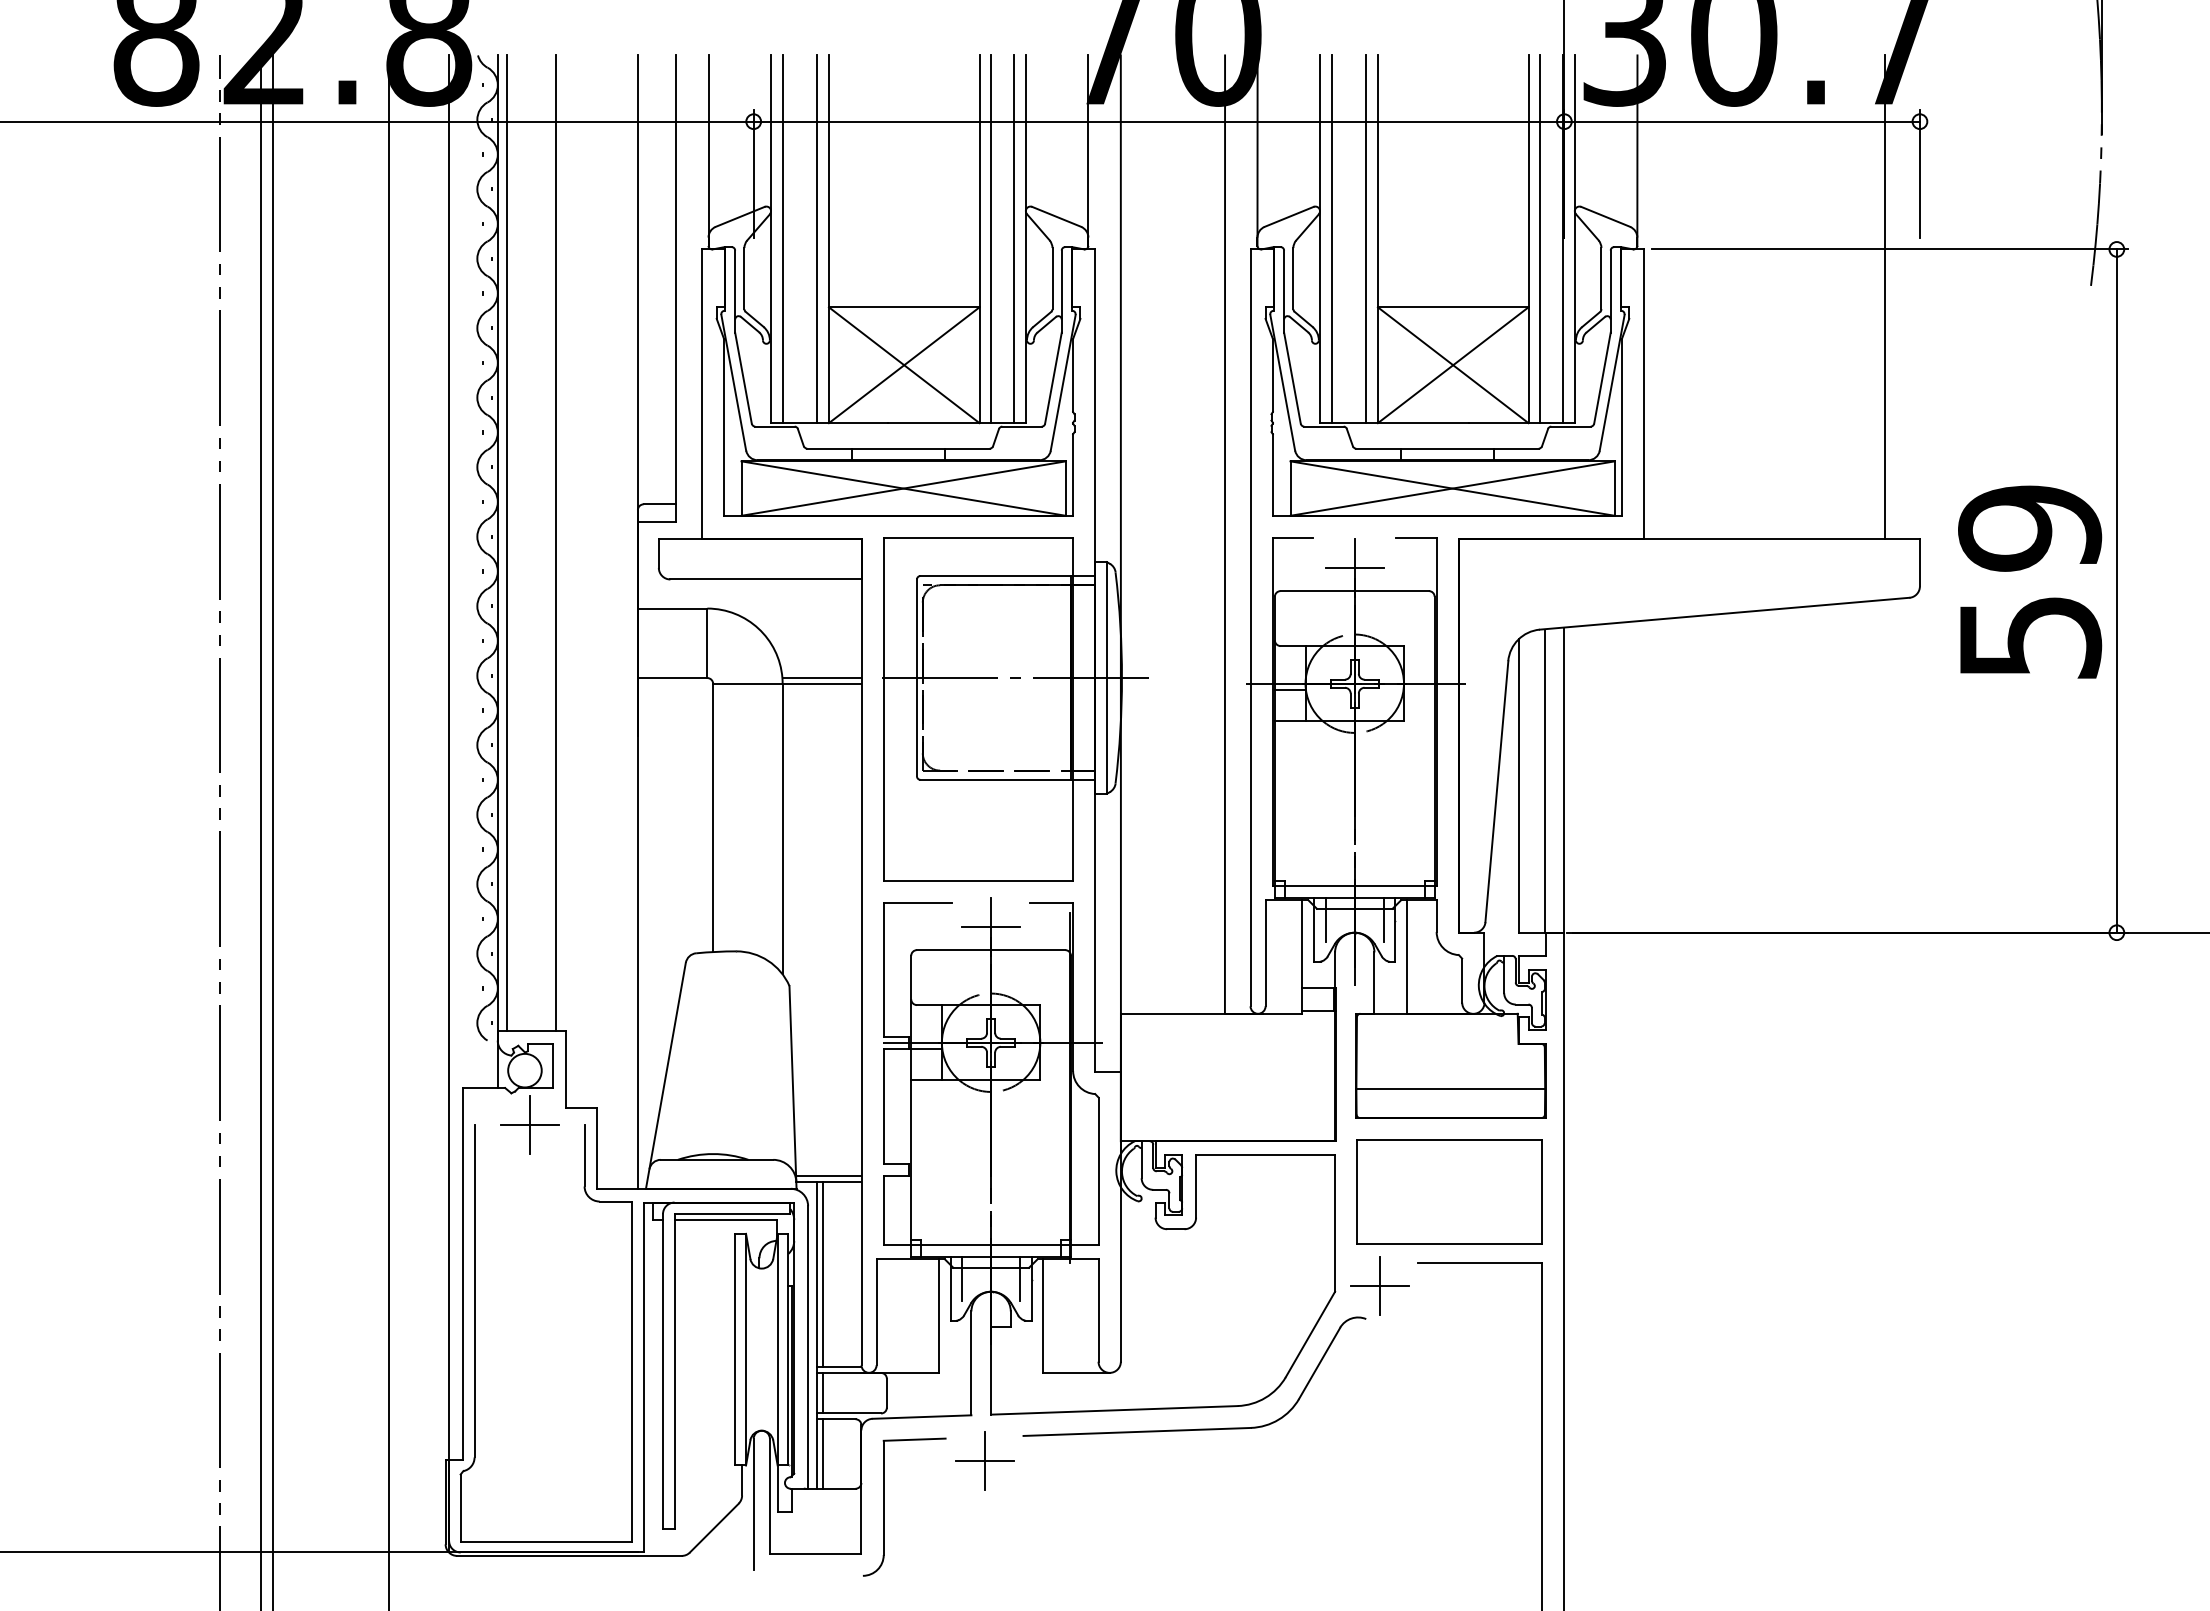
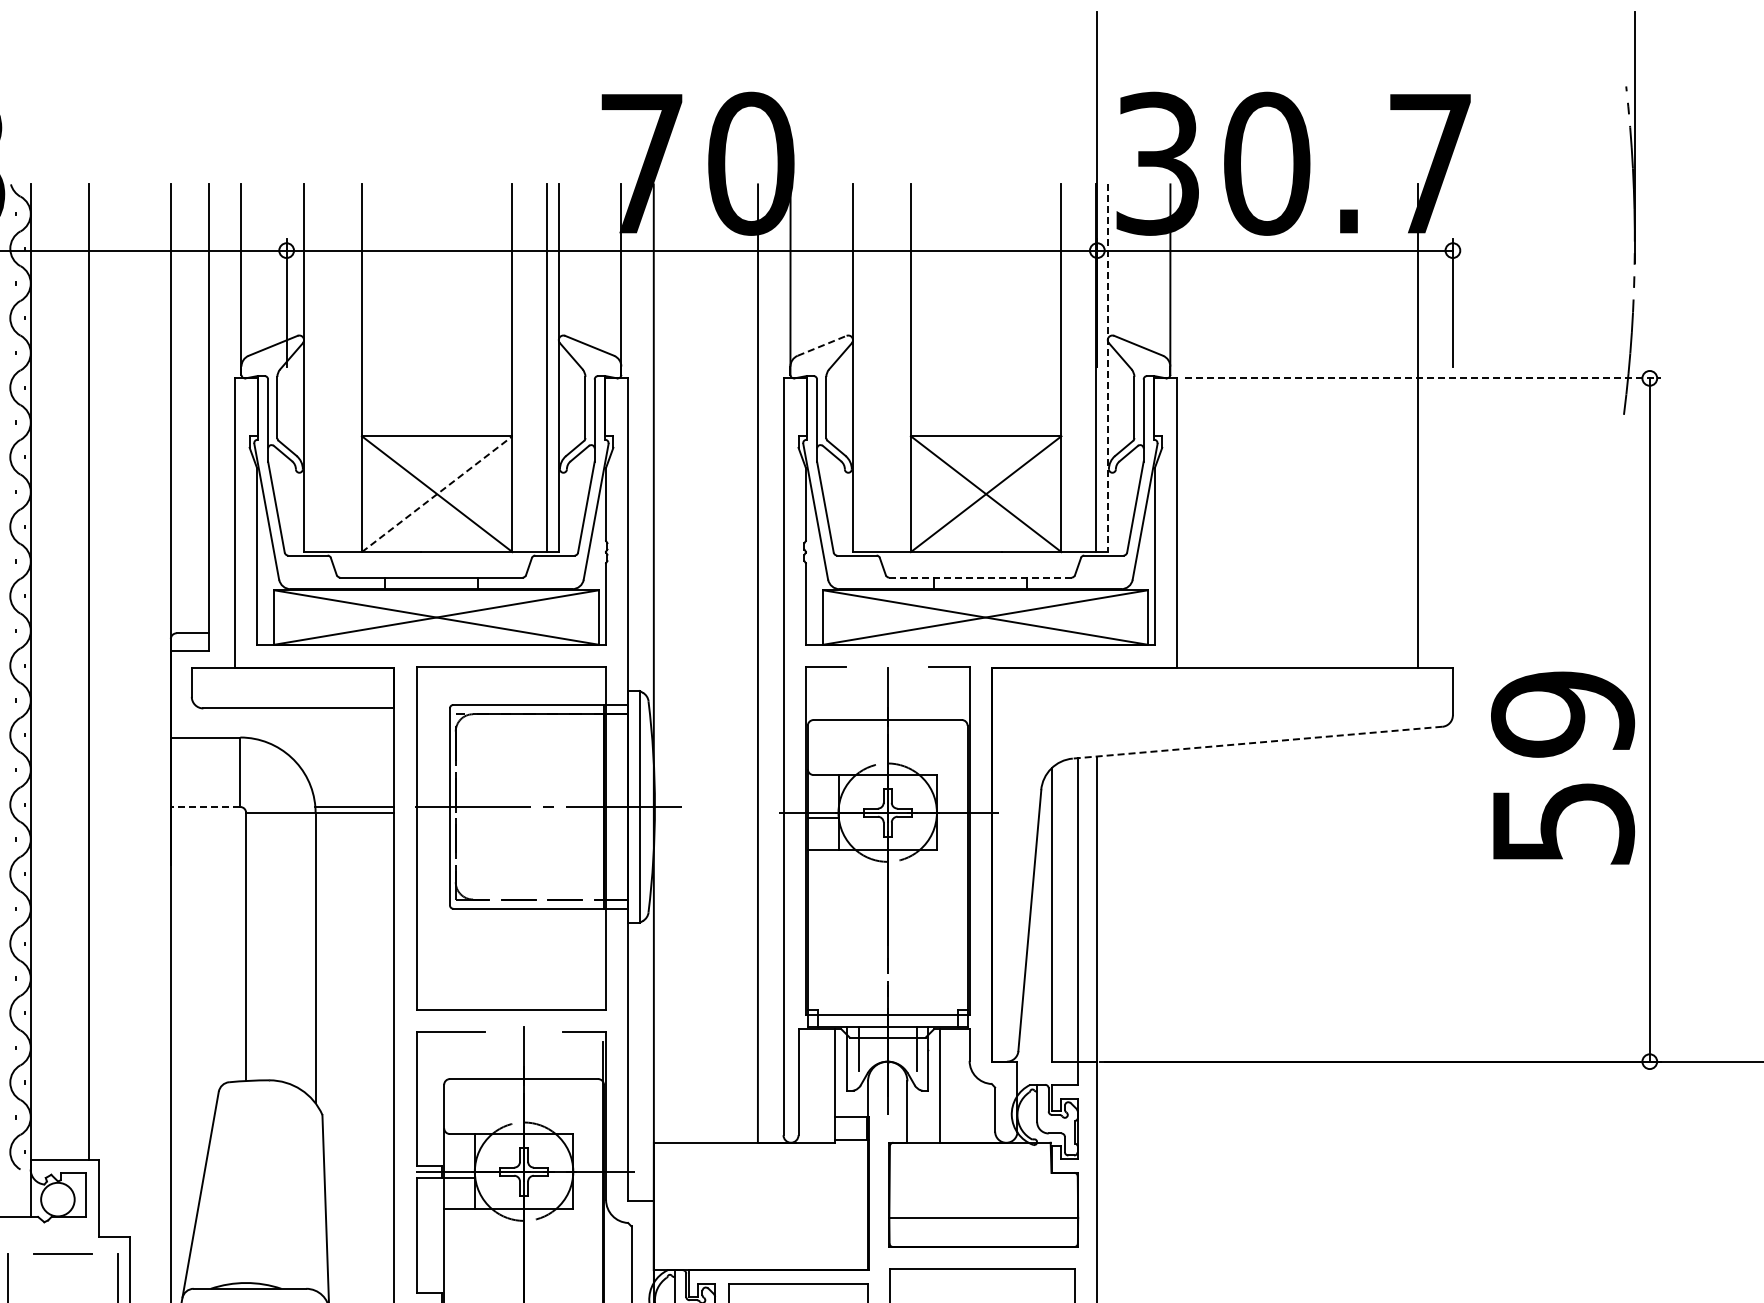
line: (1289, 216) -> (822, 345), solid -> dashed
line: (782, 239) -> (315, 368), removed
line: (817, 239) -> (350, 368), removed
line: (991, 239) -> (524, 368), removed
line: (1331, 239) -> (864, 368), removed
line: (1366, 239) -> (899, 368), removed
line: (1540, 239) -> (1073, 368), removed
line: (1574, 239) -> (1107, 368), solid -> dashed
line: (1890, 249) -> (1423, 378), solid -> dashed
line: (904, 365) -> (437, 494), solid -> dashed
line: (1446, 448) -> (979, 577), solid -> dashed
line: (507, 543) -> (40, 672), removed
line: (1354, 567) -> (887, 696), removed
text: (2030, 581) -> (1563, 767), moved
line: (1724, 613) -> (1257, 742), solid -> dashed
line: (672, 678) -> (205, 807), solid -> dashed
line: (991, 926) -> (524, 1055), removed
line: (530, 1125) -> (63, 1254), removed

